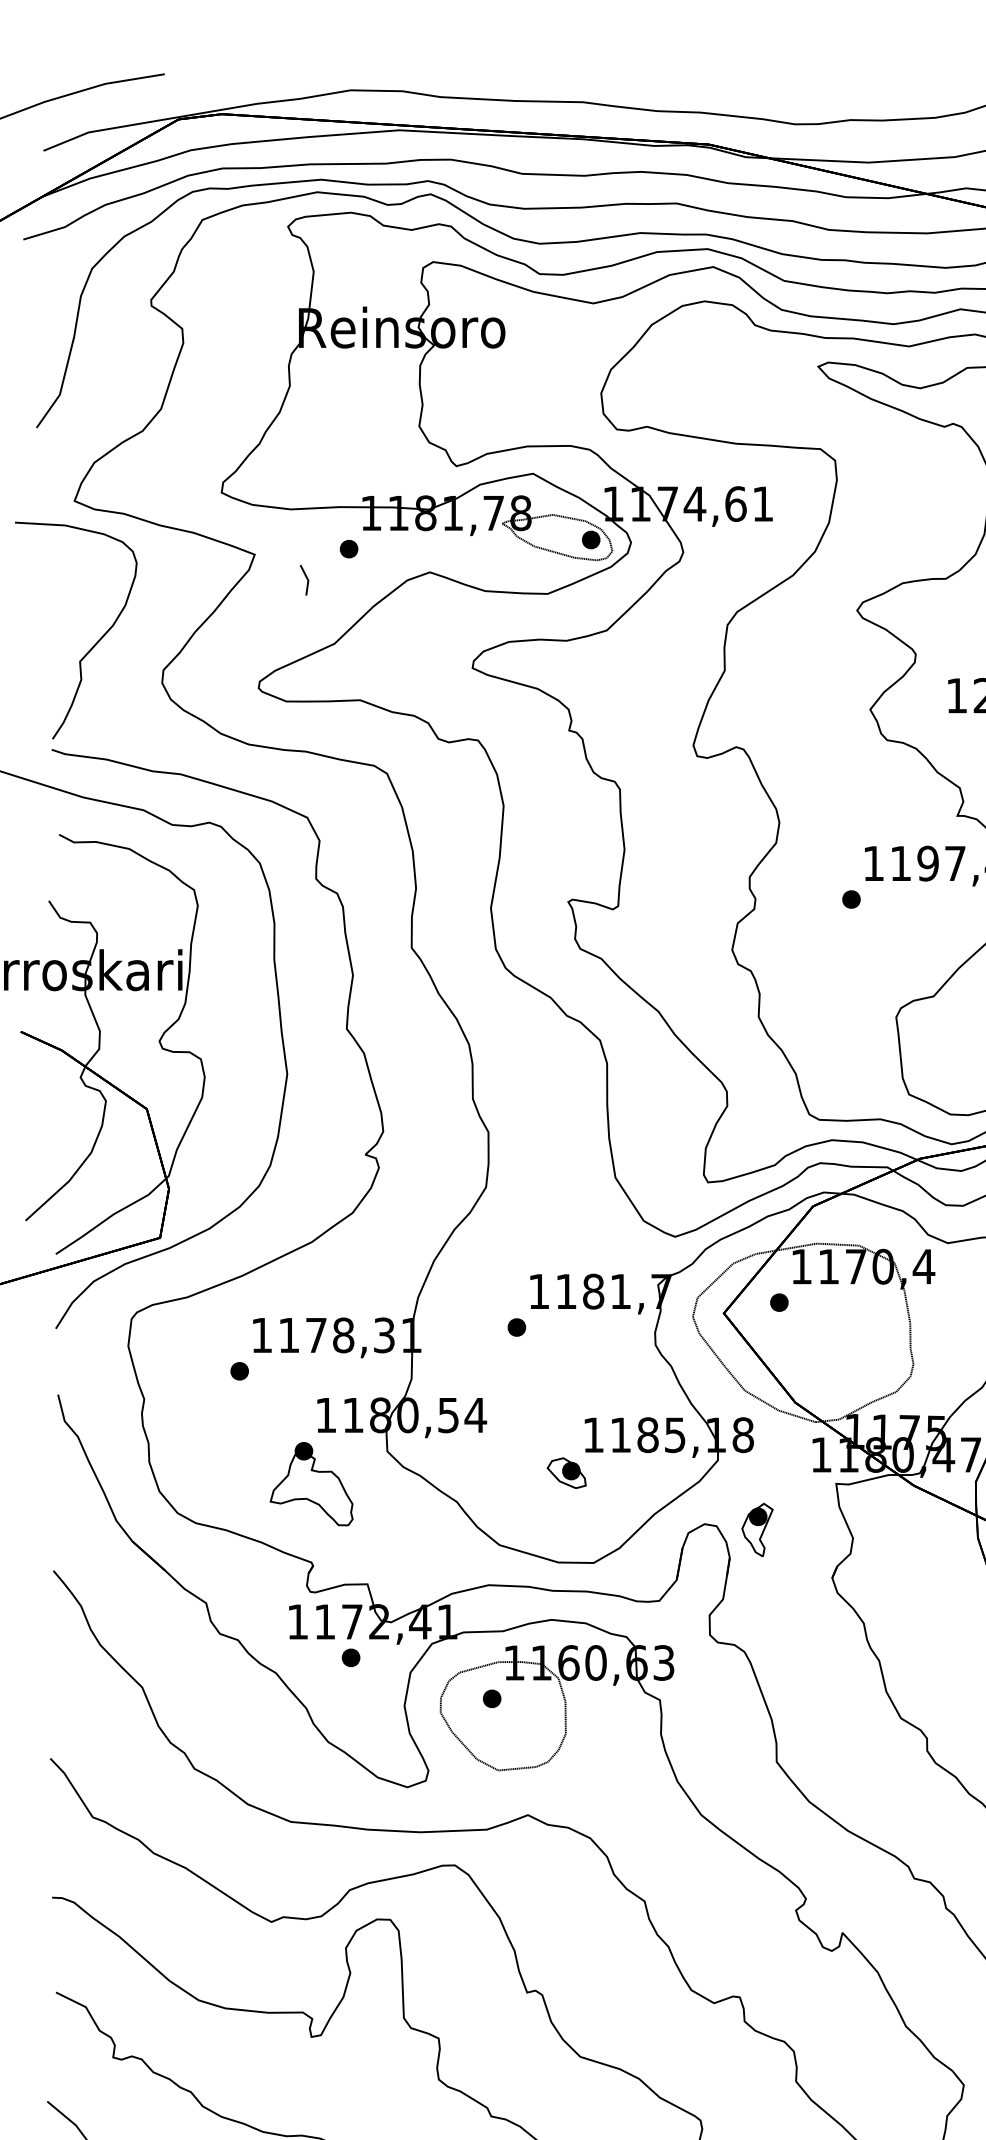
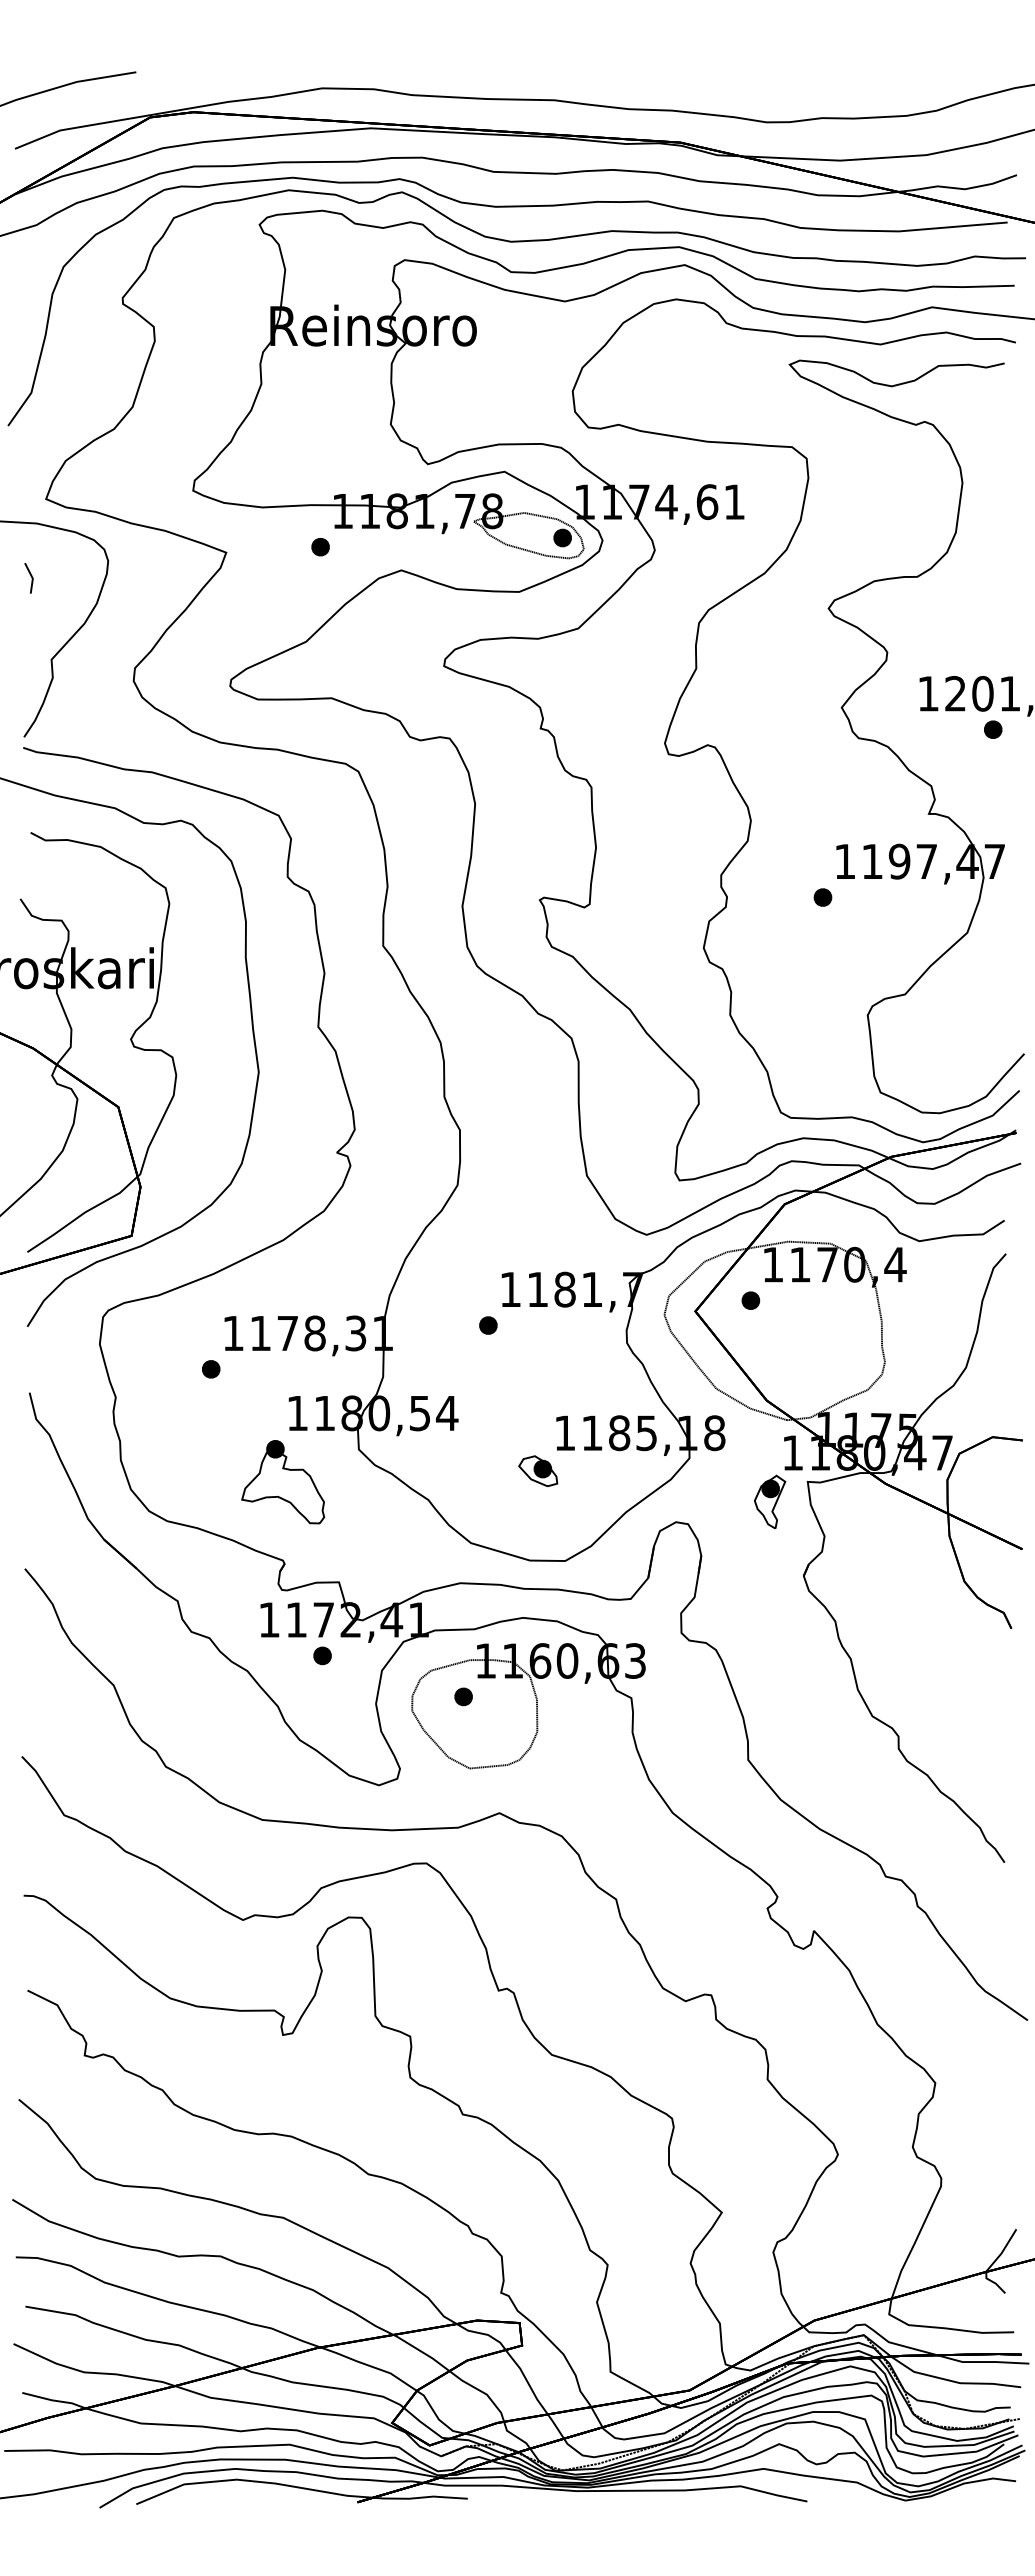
line: (306, 578) -> (30, 576), moved
part: (758, 1529) -> (770, 1501), moved

